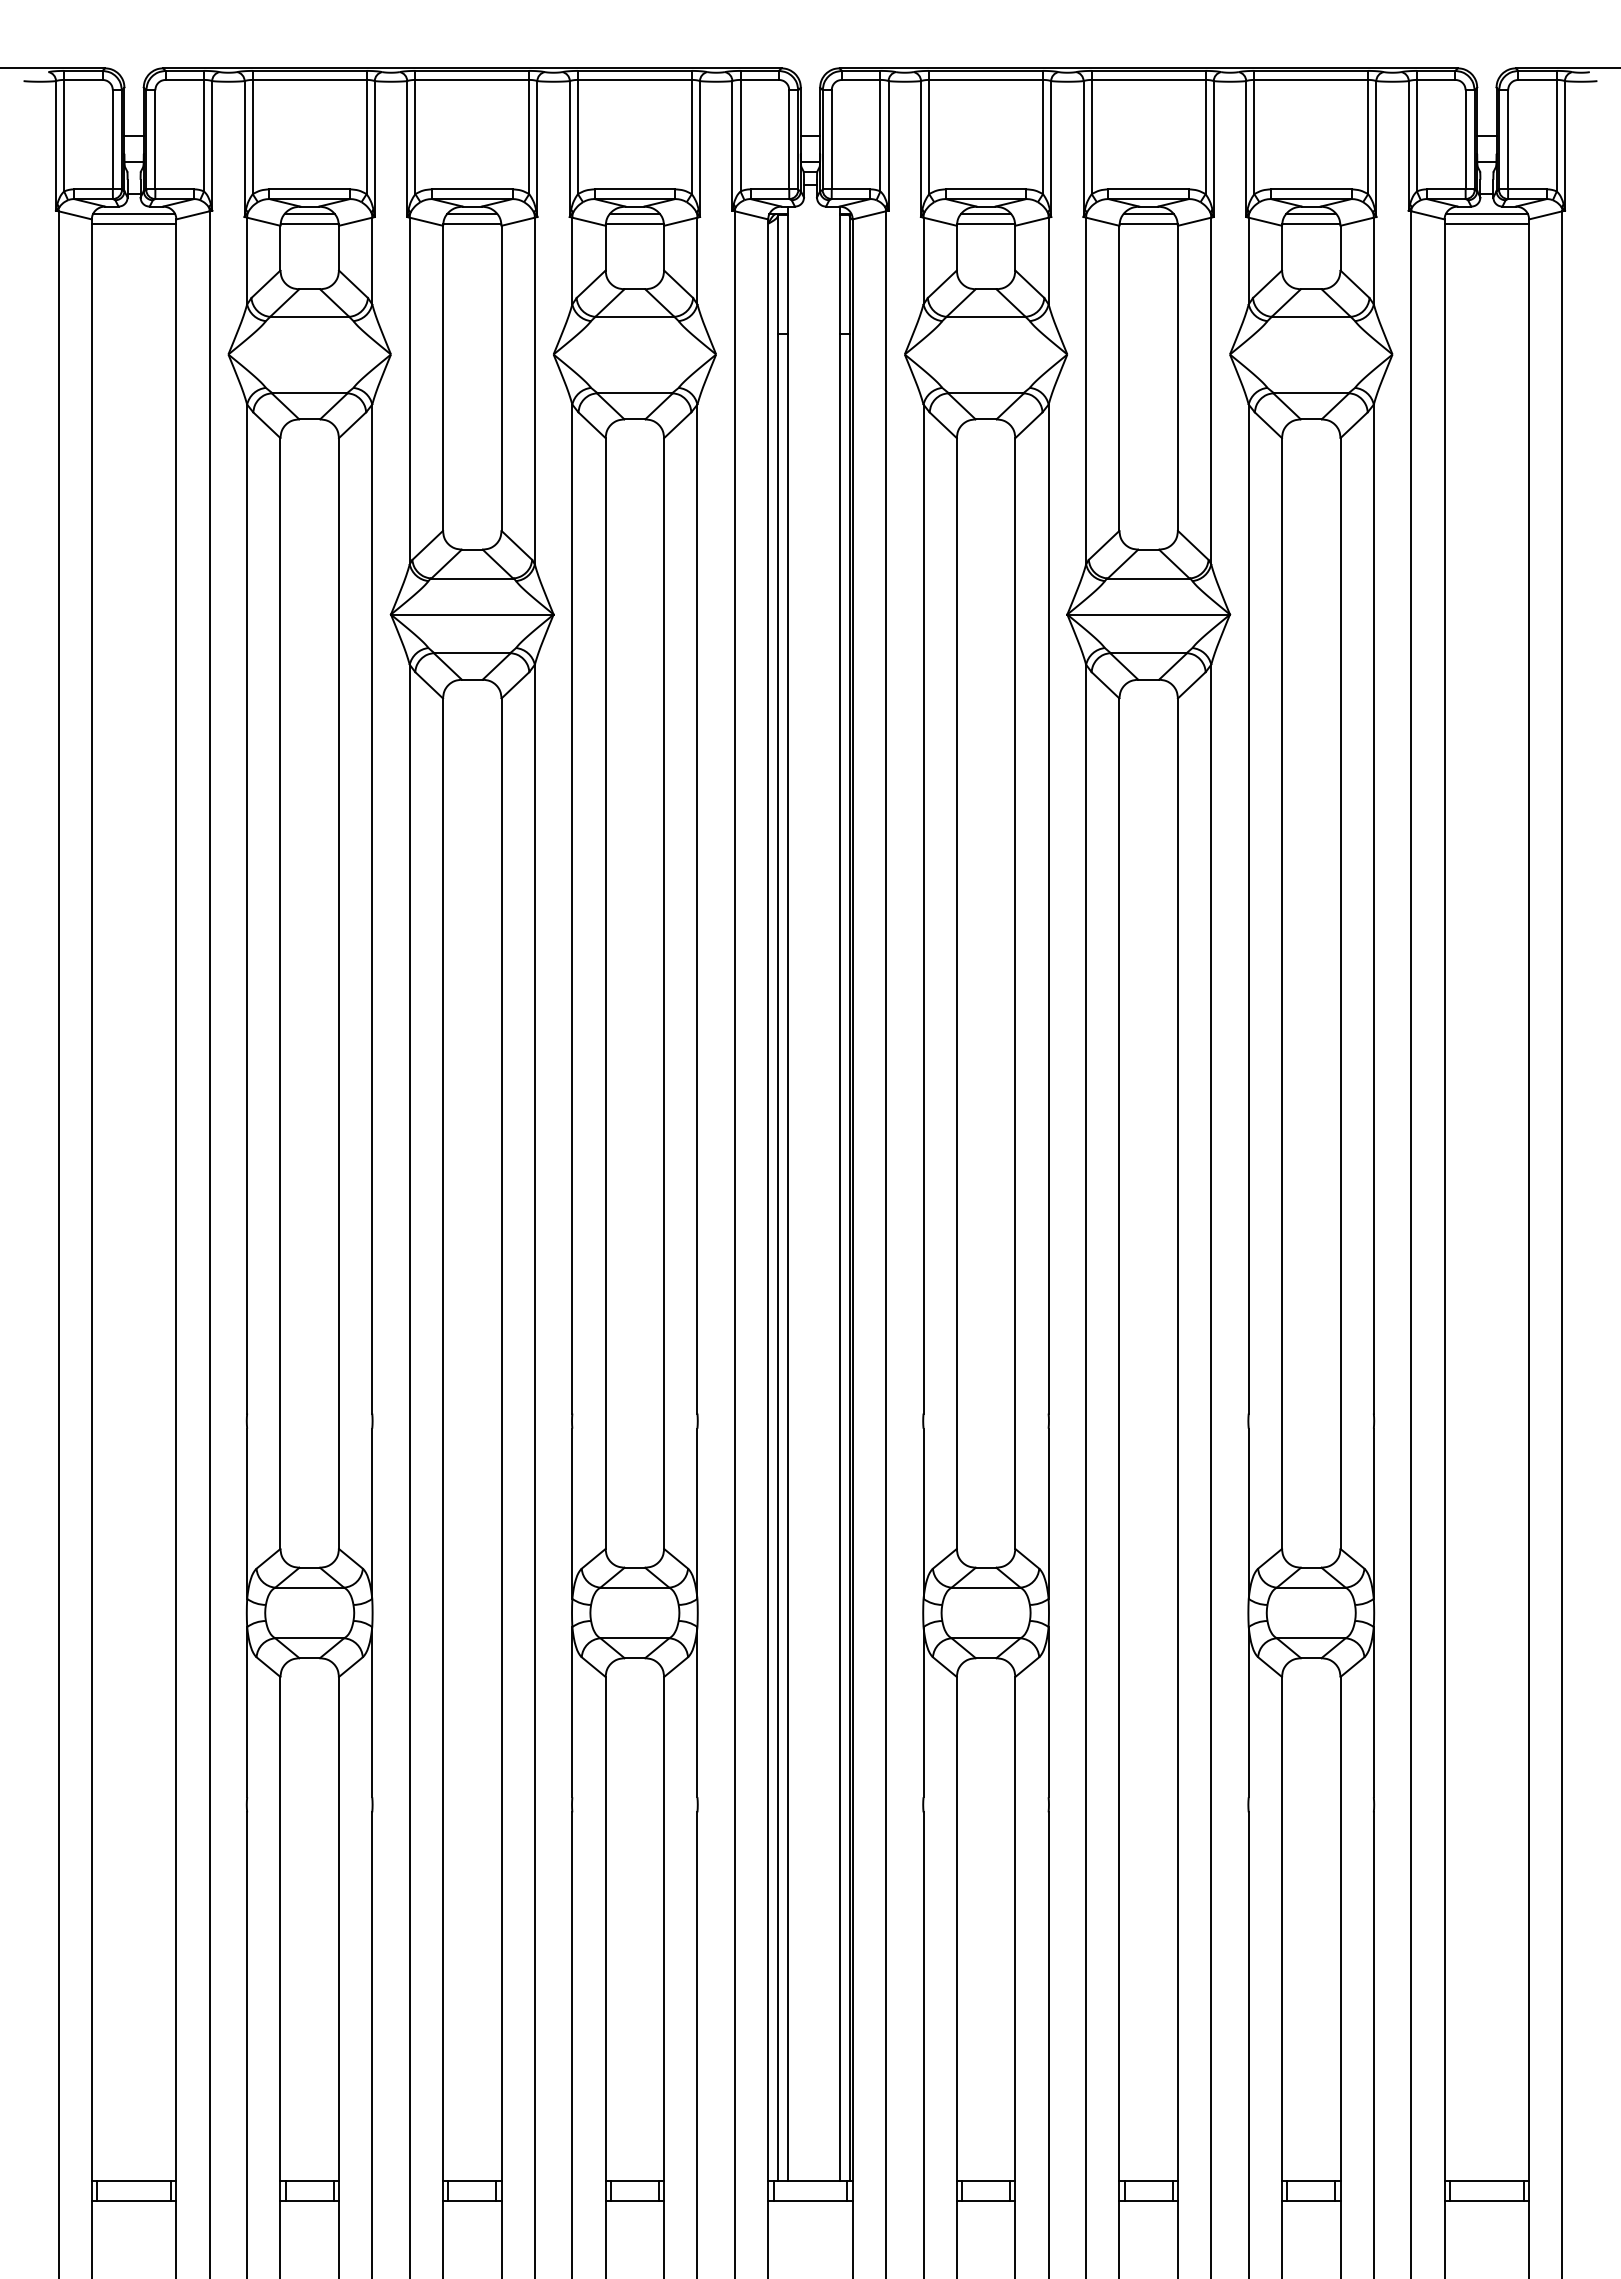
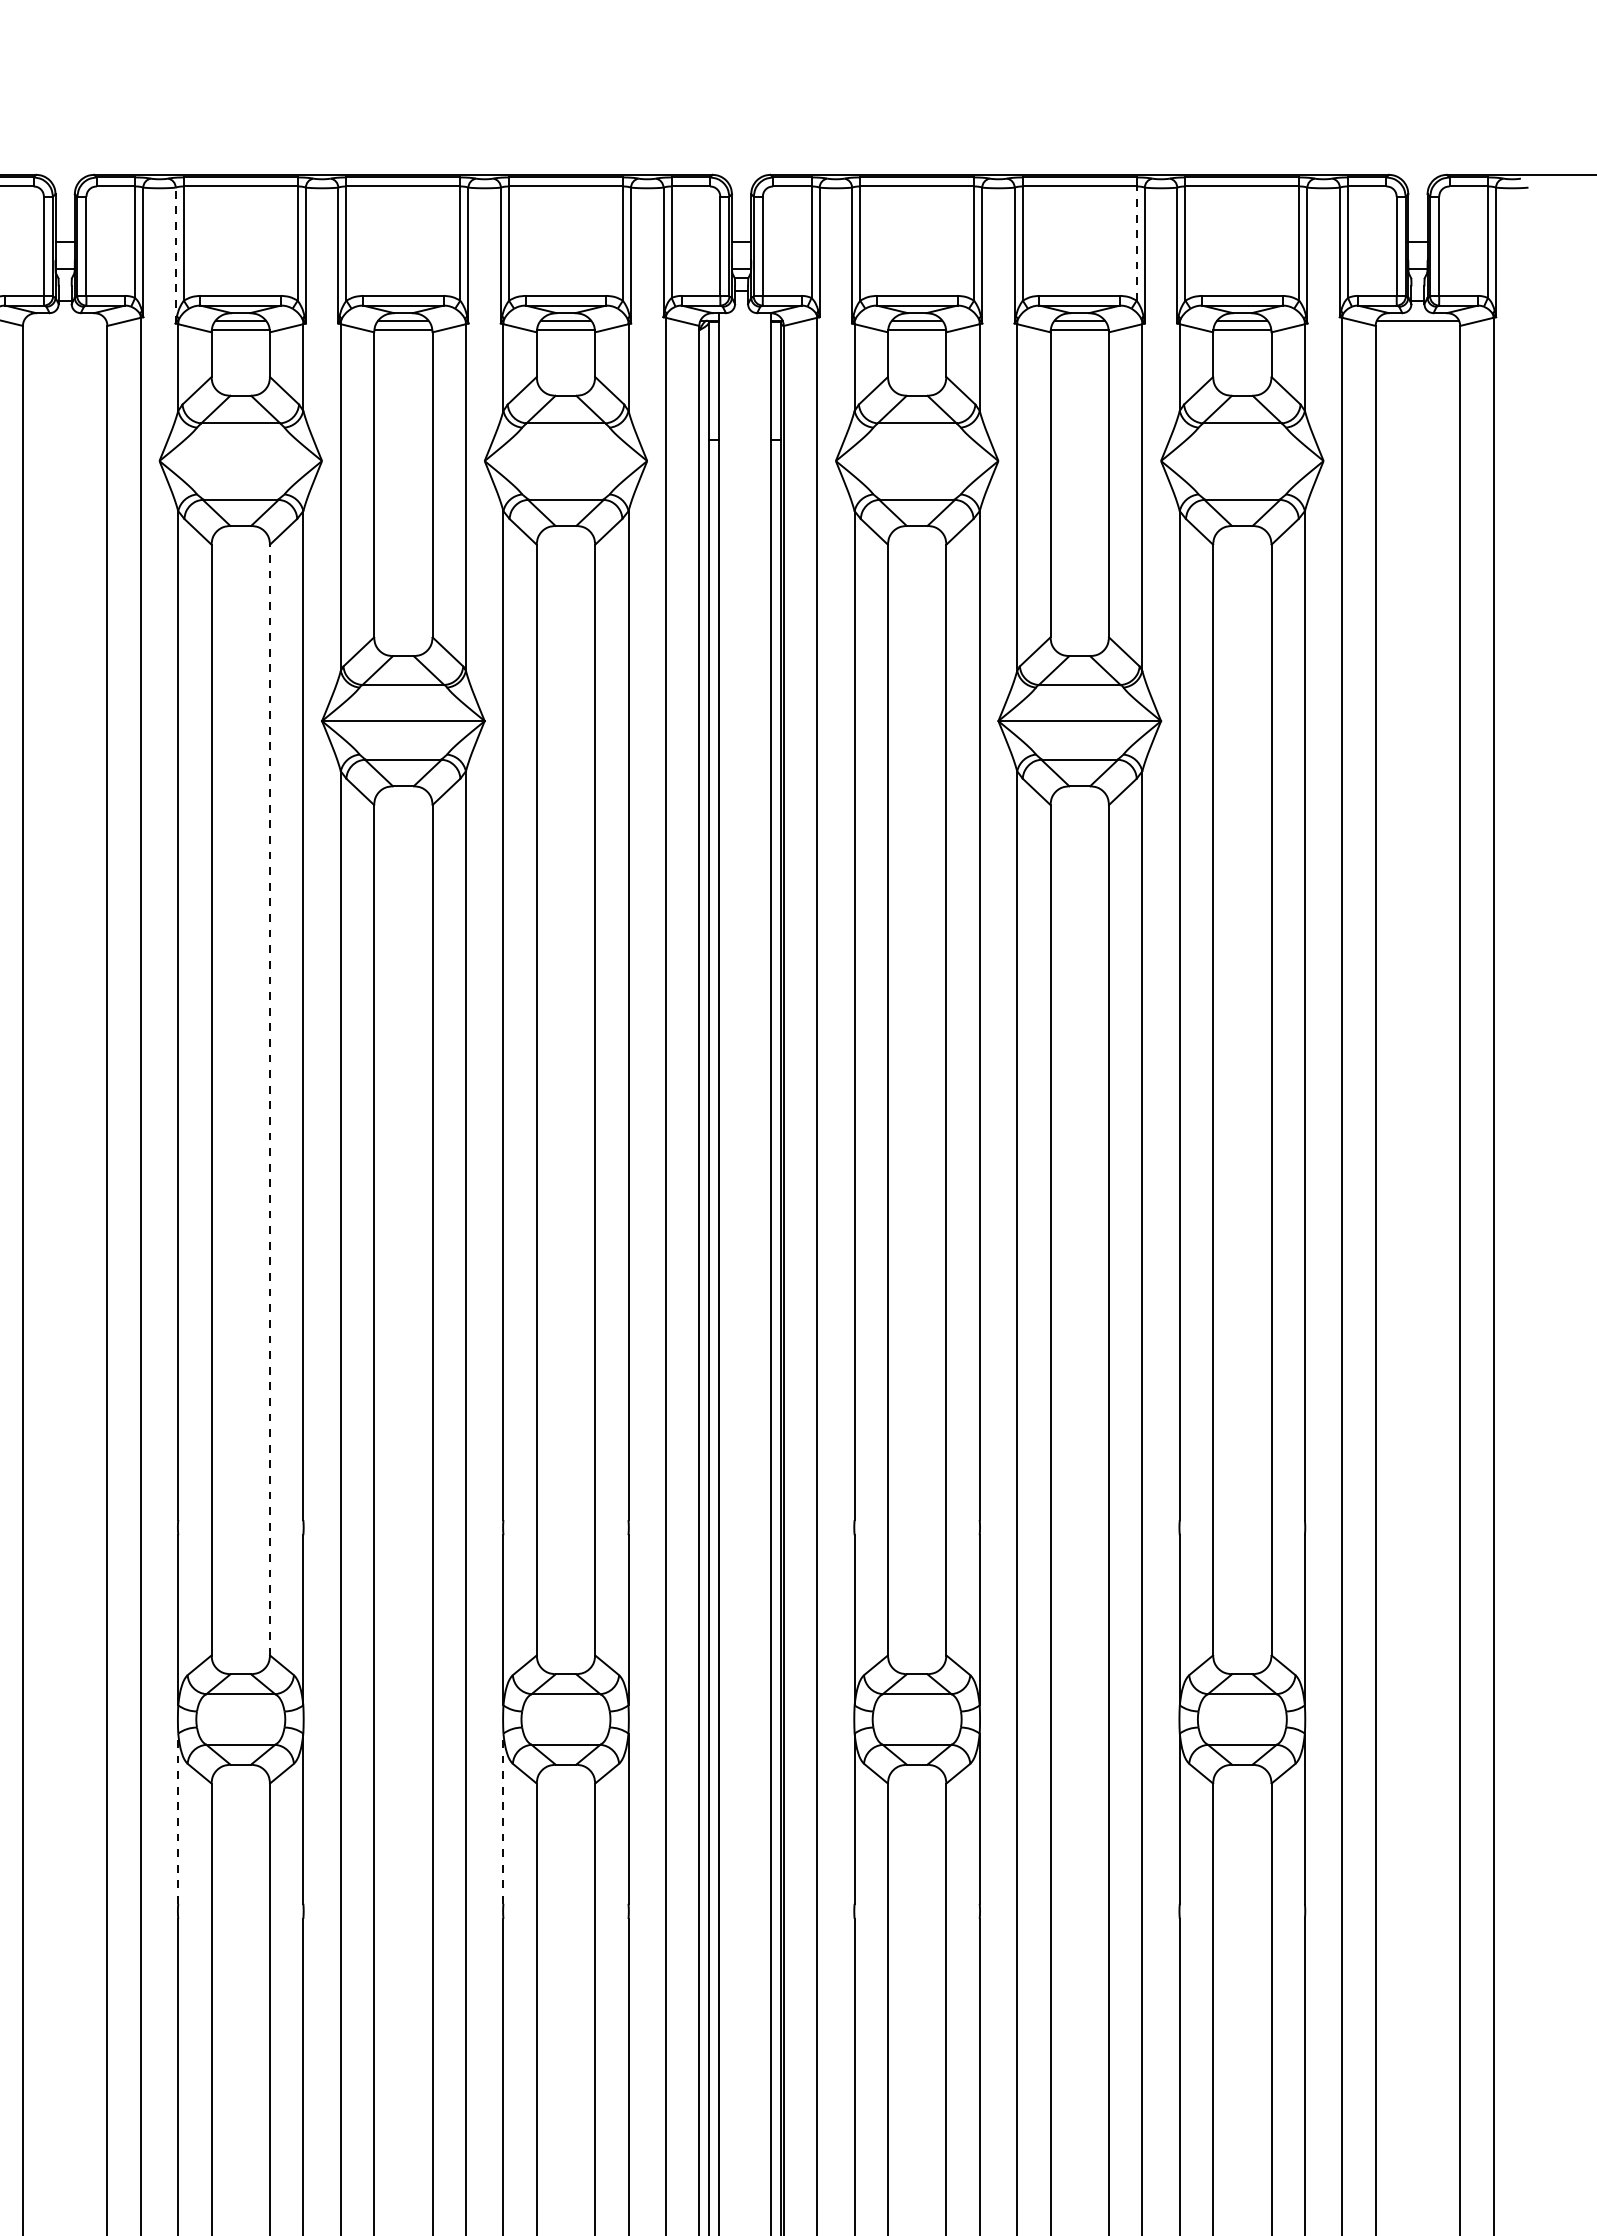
line: (1205, 136) -> (1136, 243), solid -> dashed
line: (244, 149) -> (175, 256), solid -> dashed
line: (134, 214) -> (65, 321), removed
line: (133, 223) -> (64, 330), removed
line: (1486, 223) -> (1417, 330), removed
line: (338, 993) -> (269, 1100), solid -> dashed
line: (247, 1711) -> (178, 1818), solid -> dashed
line: (572, 1711) -> (503, 1818), solid -> dashed

